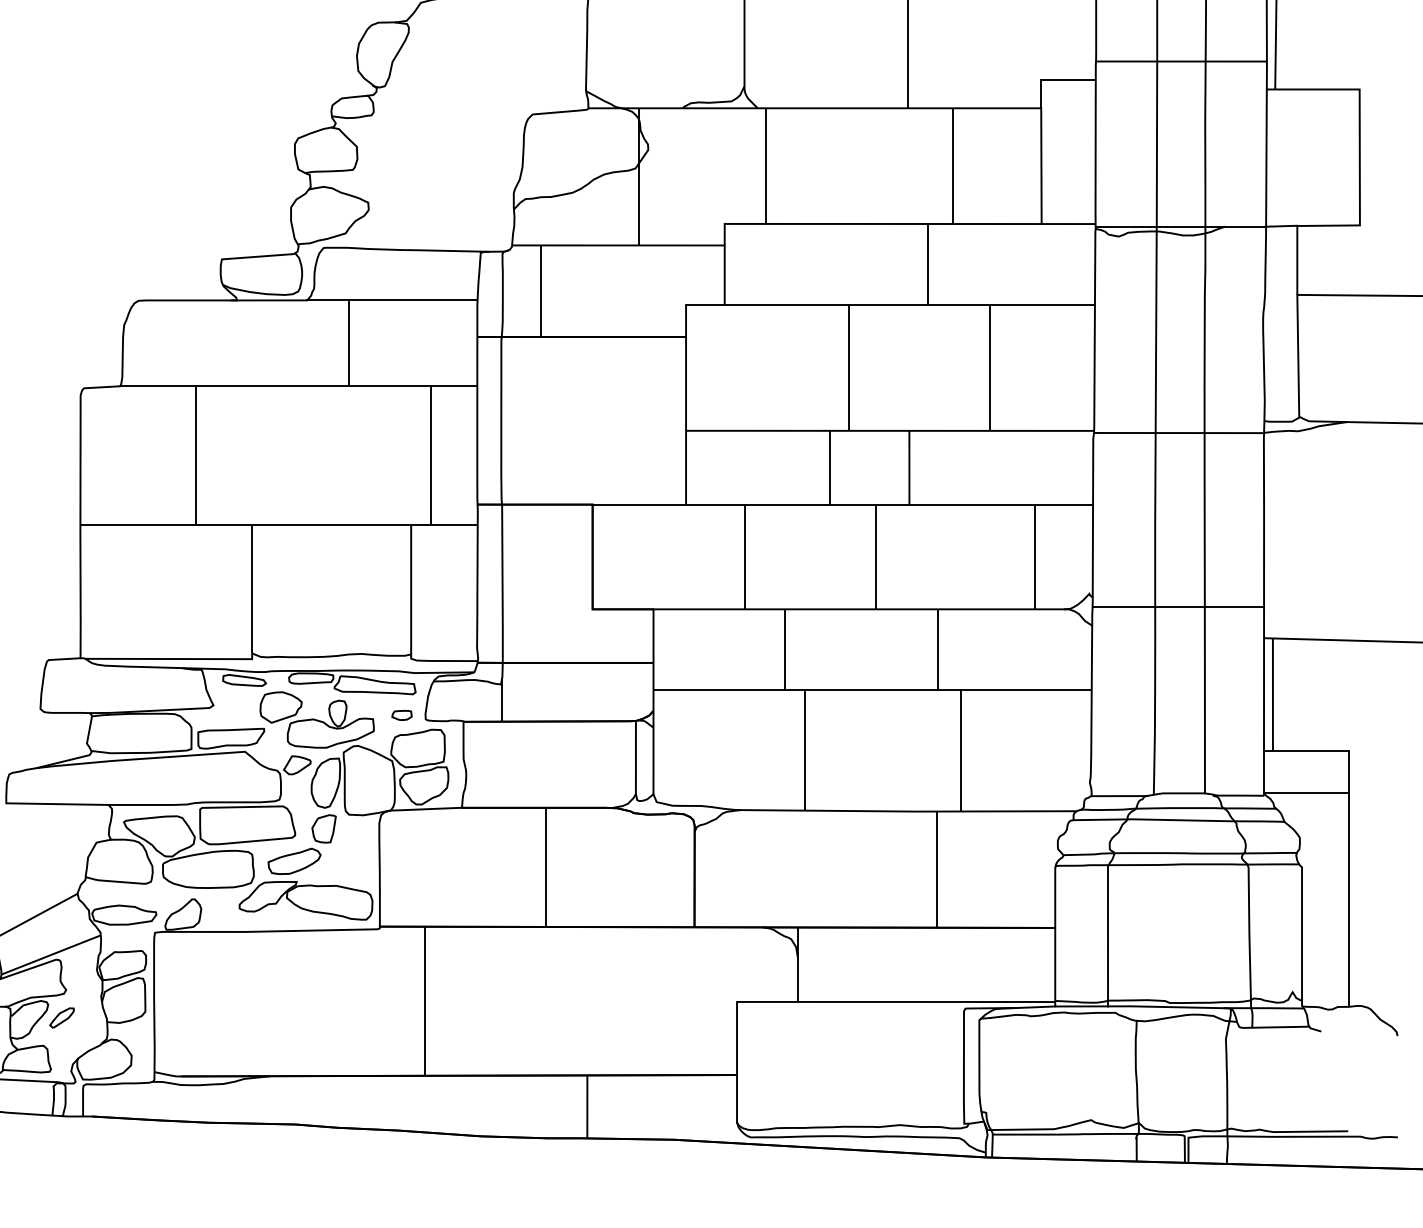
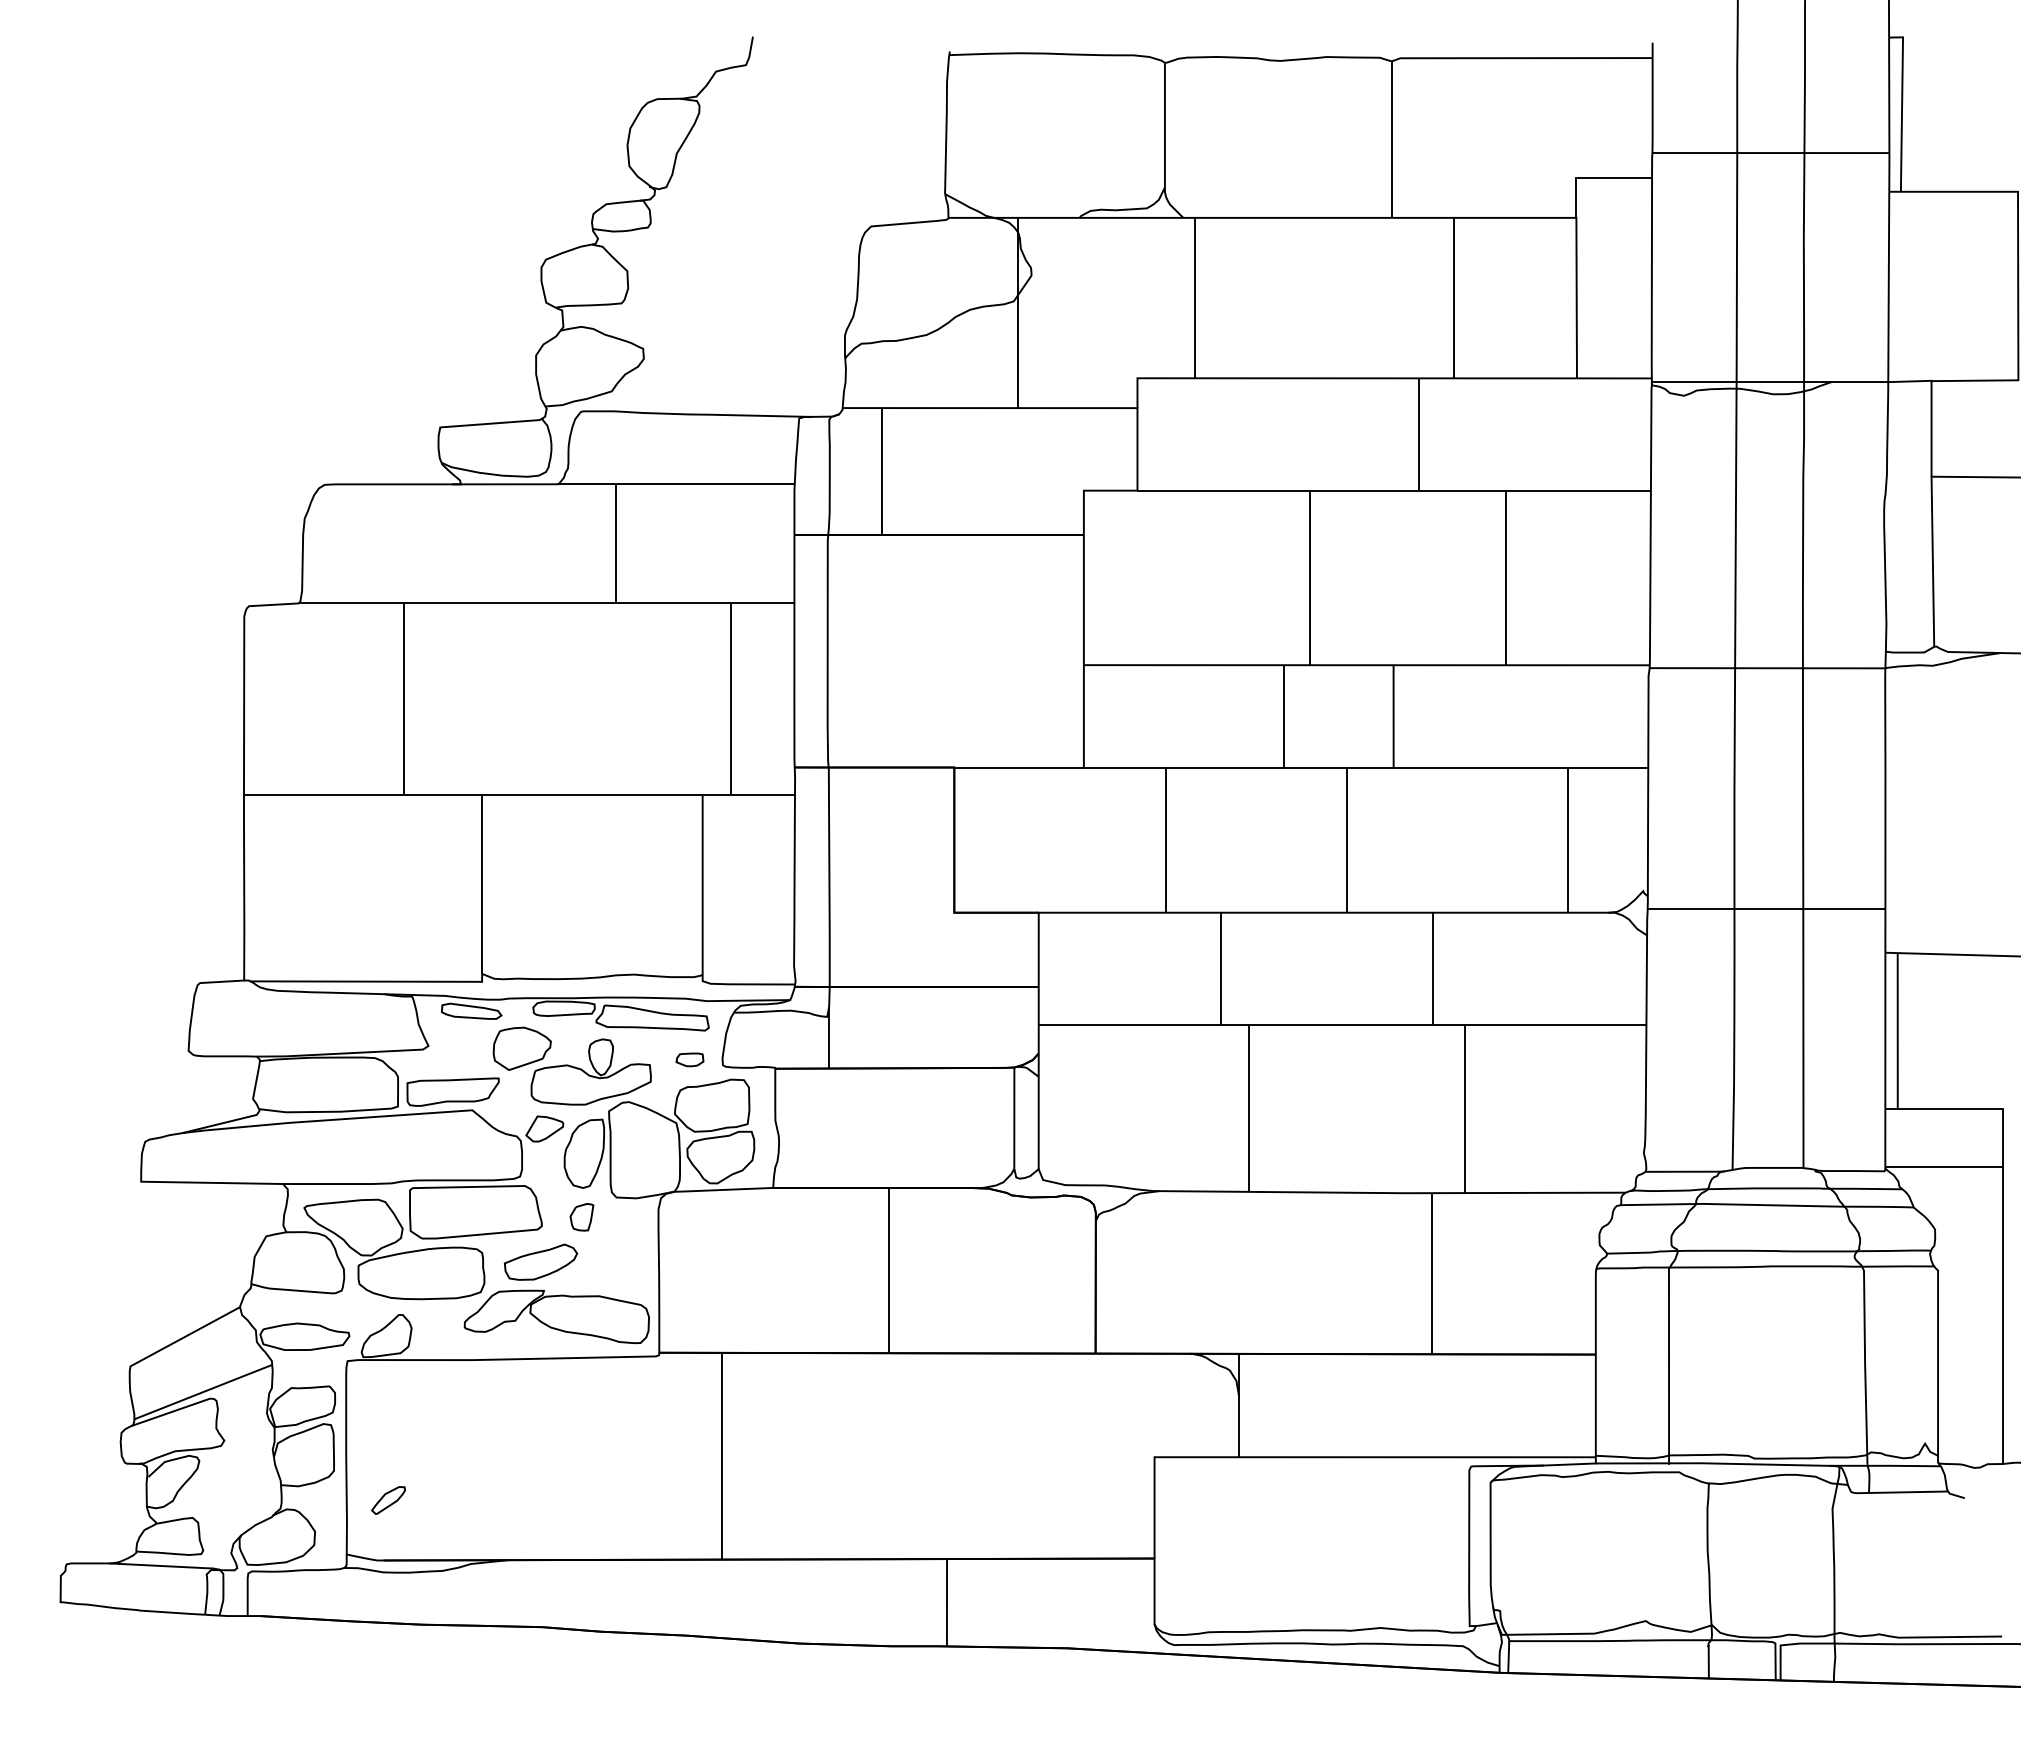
part: (323, 829) -> (581, 1217), size x0.7
part: (62, 1018) -> (388, 1500), moved

